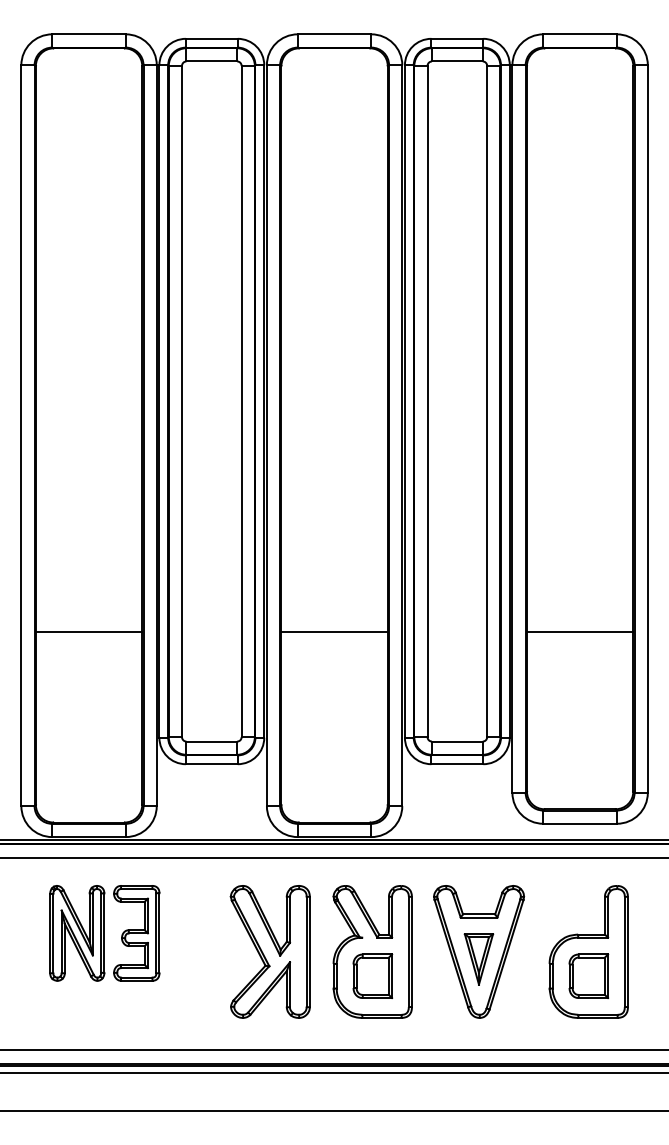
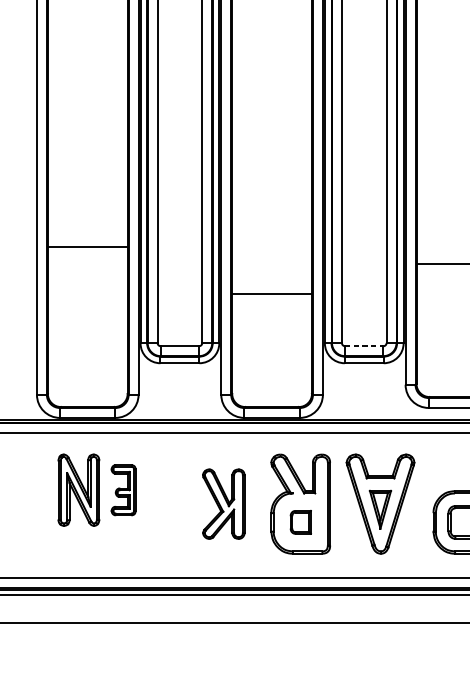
line: (88, 631) -> (87, 247), moved
line: (334, 631) -> (272, 293), moved
line: (457, 741) -> (364, 346), solid -> dashed
part: (136, 933) -> (123, 490), size x0.7
part: (269, 951) -> (223, 503), size x0.7
part: (372, 975) -> (300, 521), size x0.7

